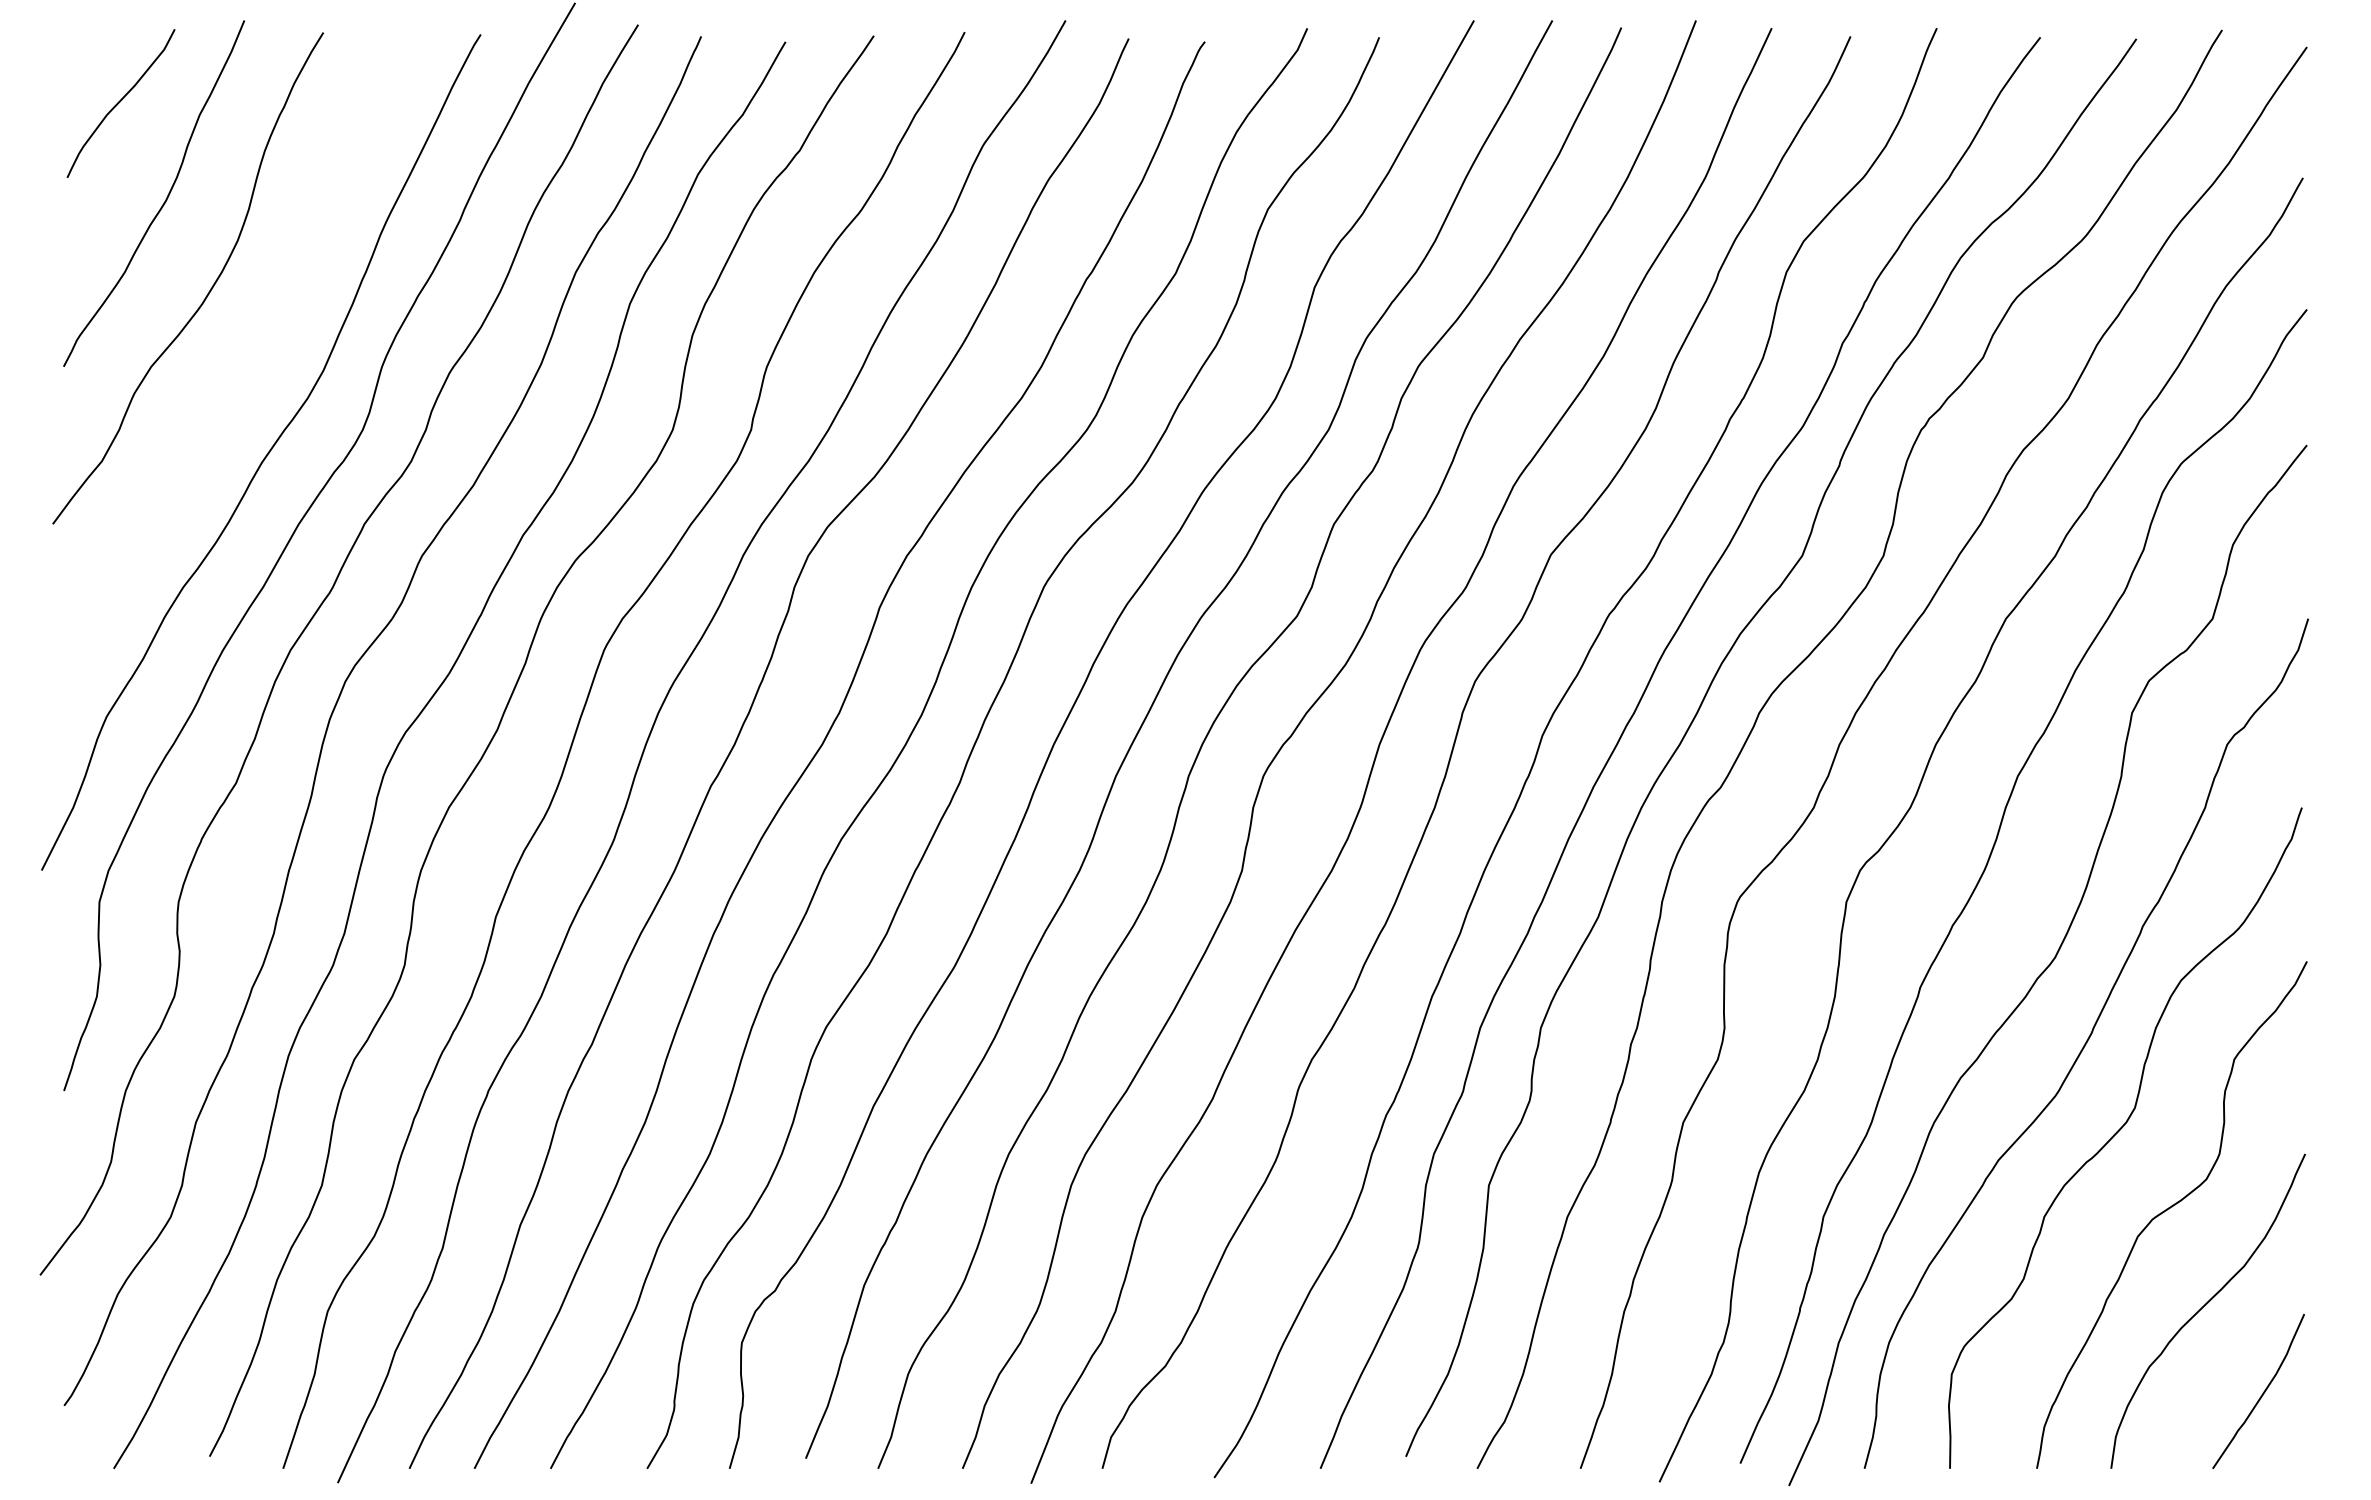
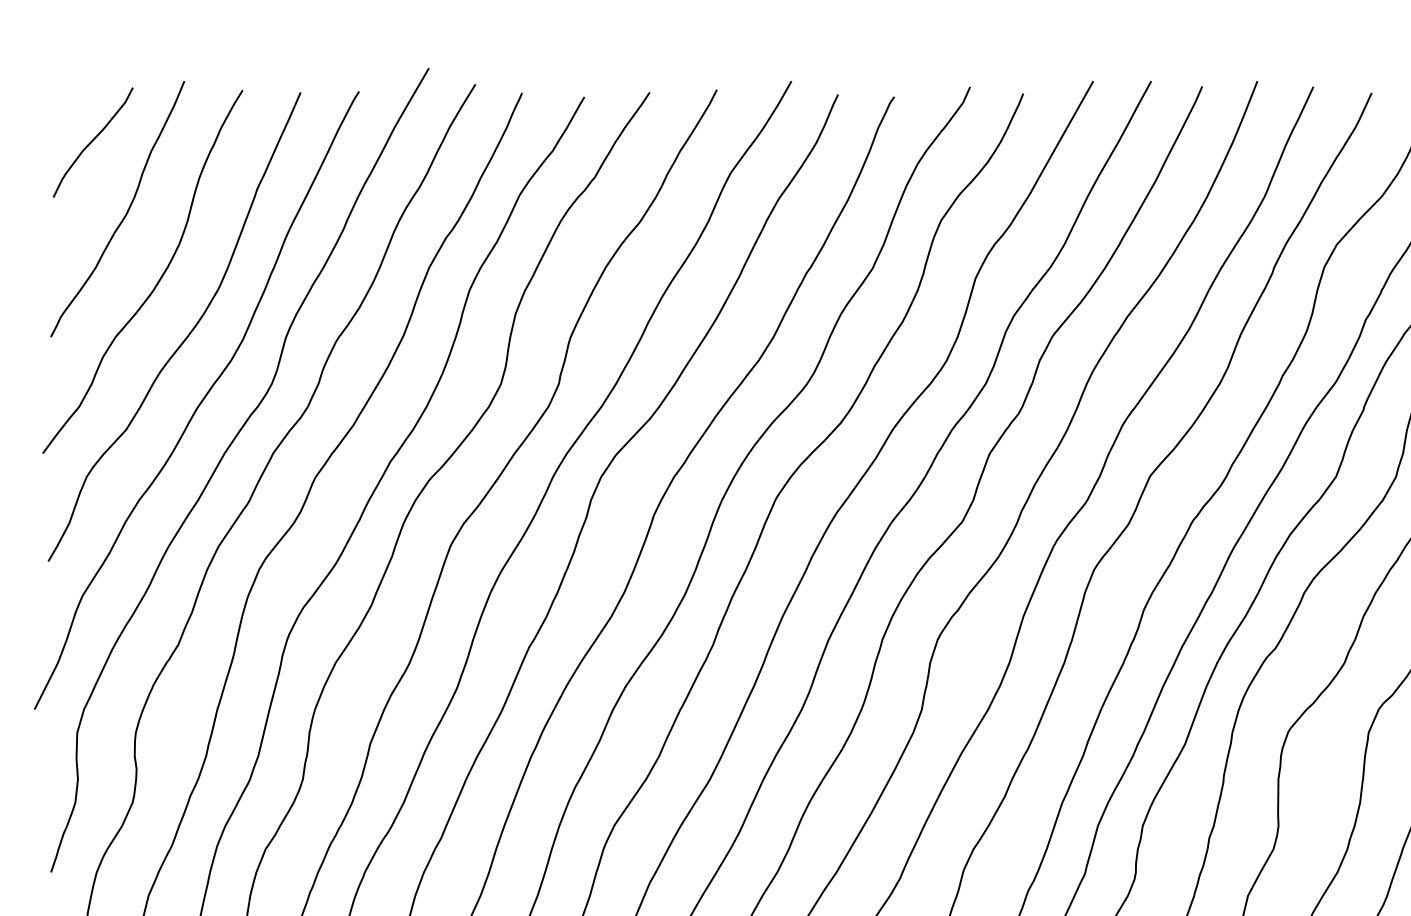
curve: (248, 364) -> (187, 335), added

